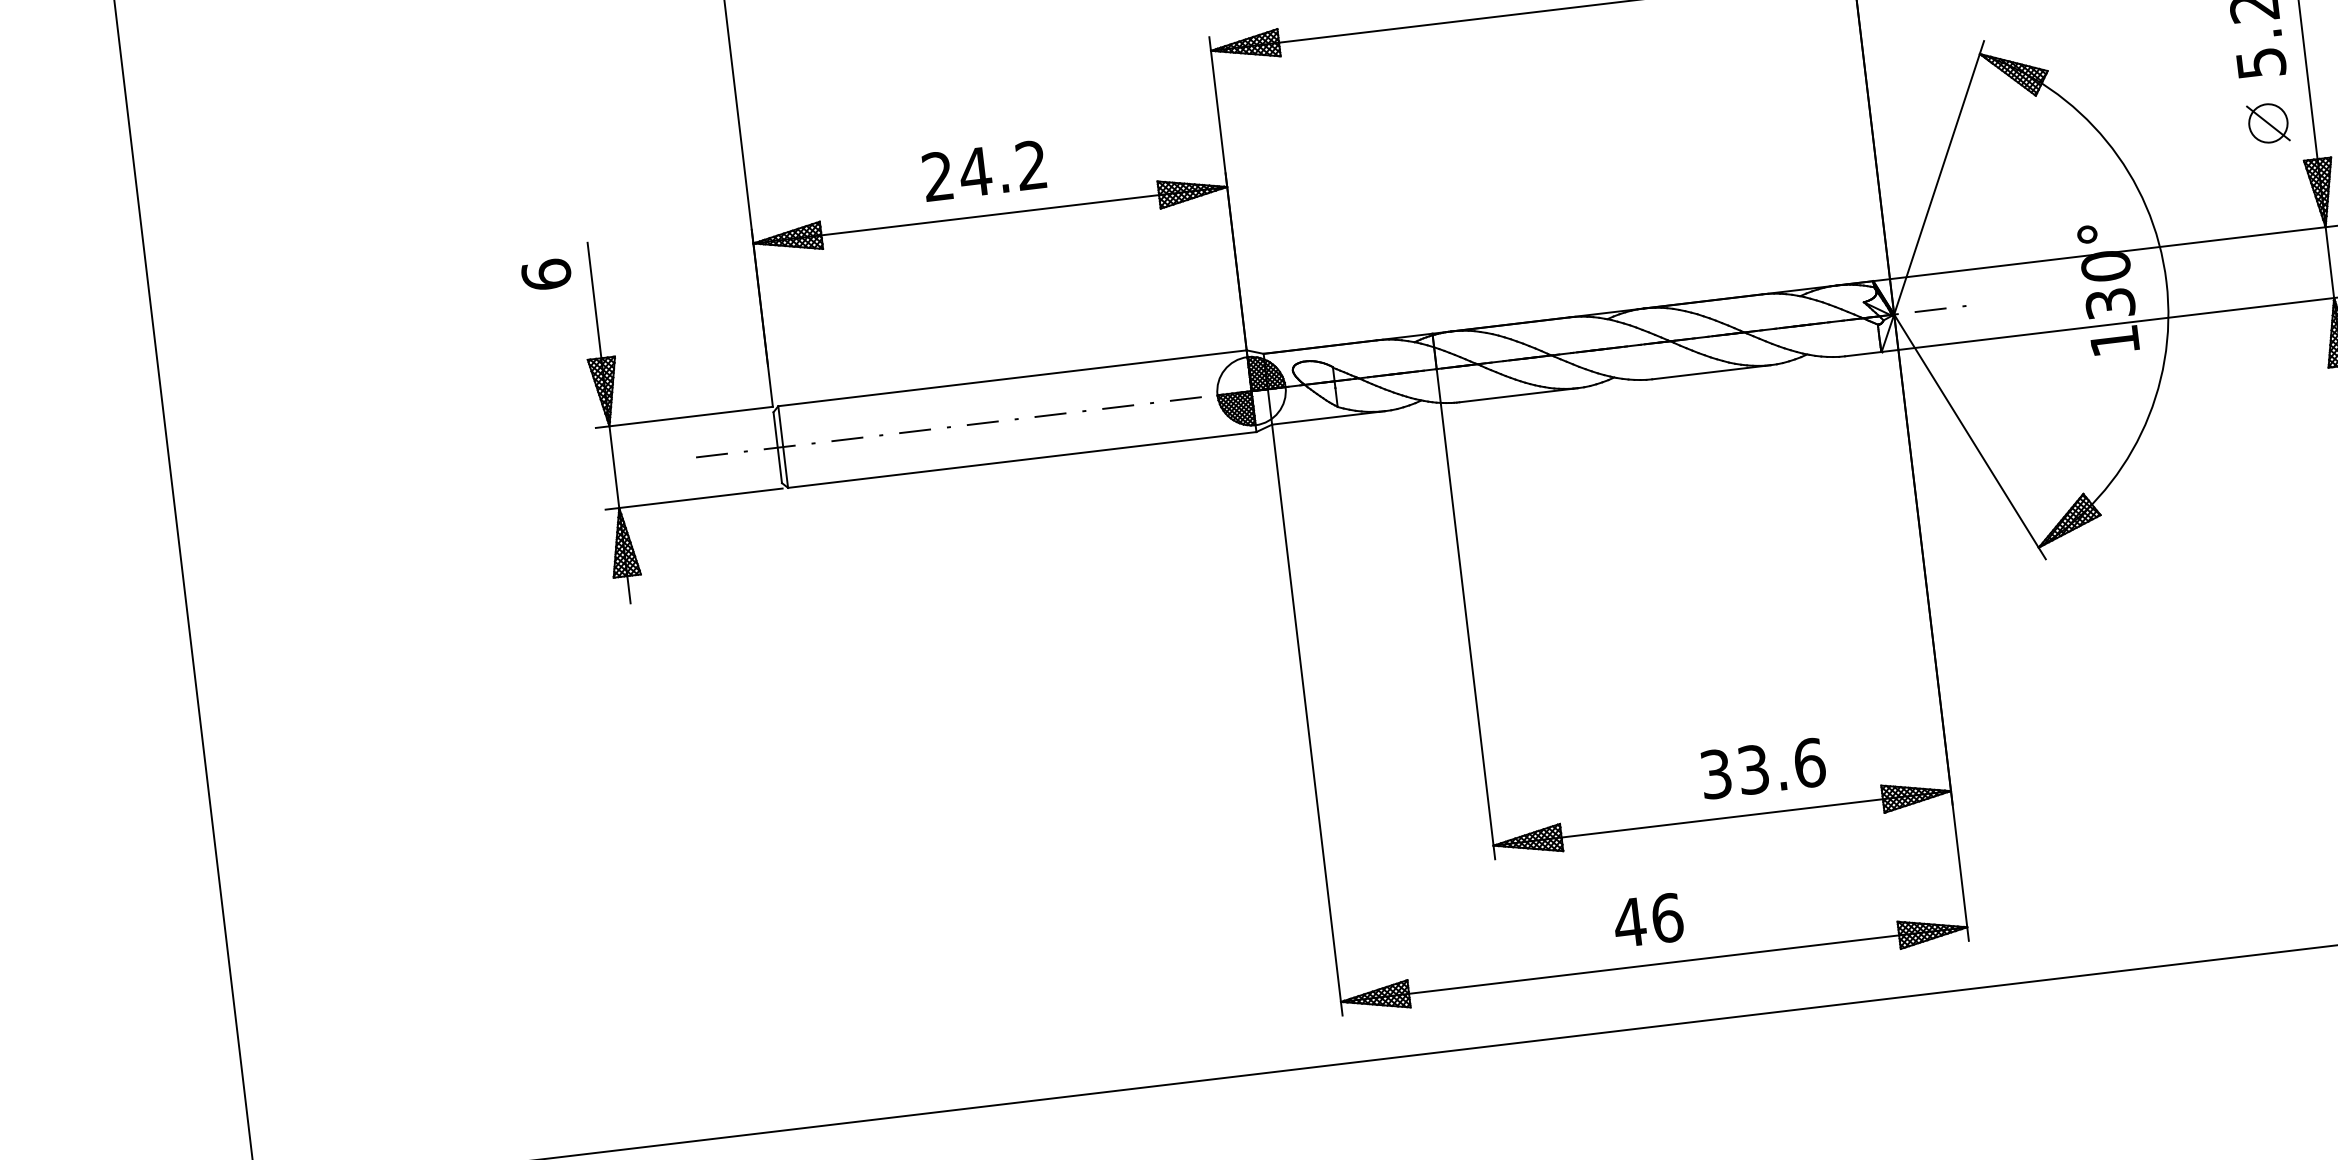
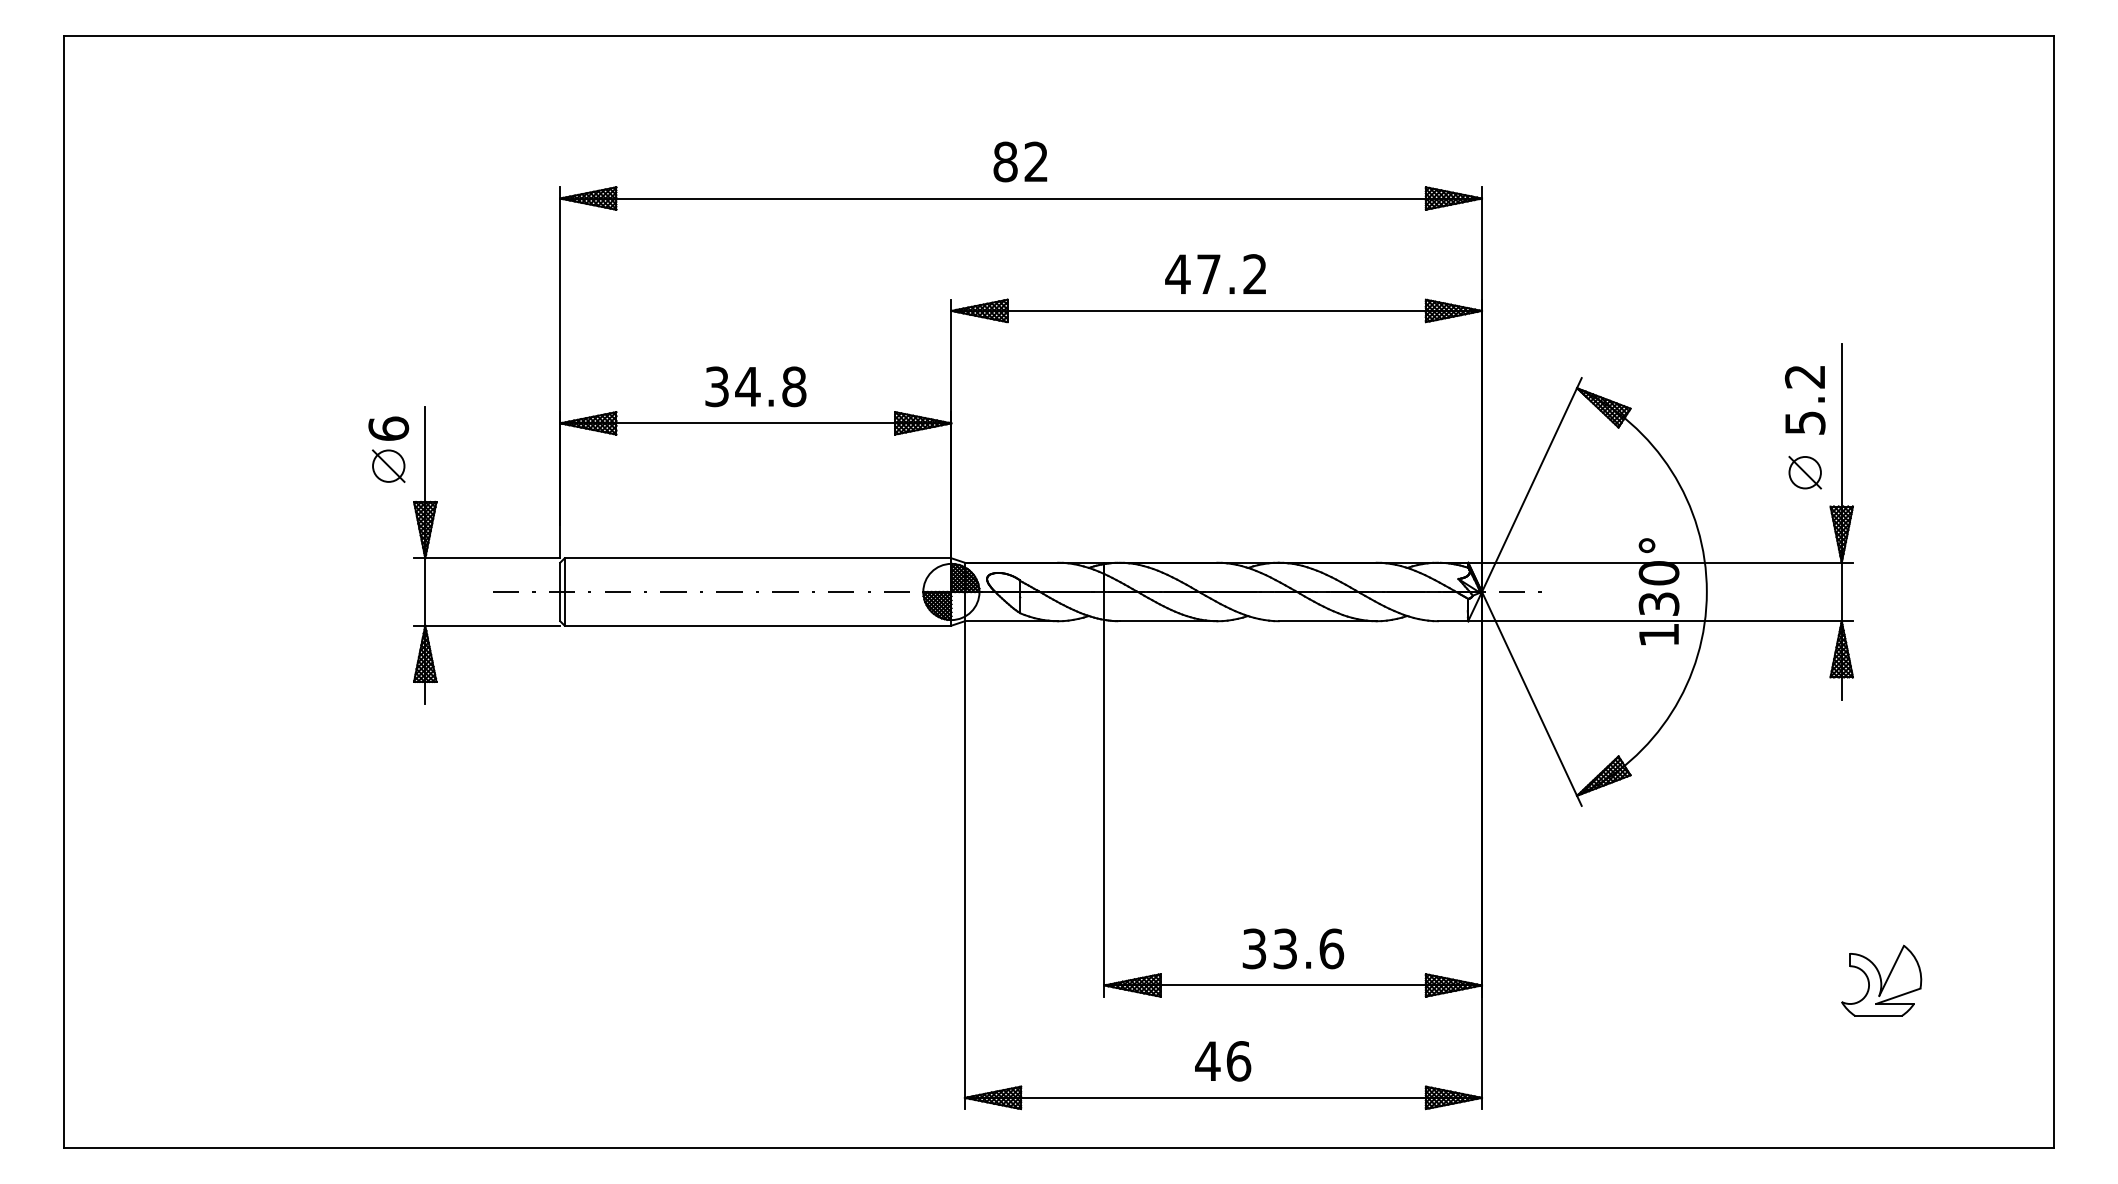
text: (984, 170) -> (755, 386), 24.2 -> 34.8
part: (551, 319) -> (388, 465), added
text: (1763, 768) -> (1293, 948), moved

